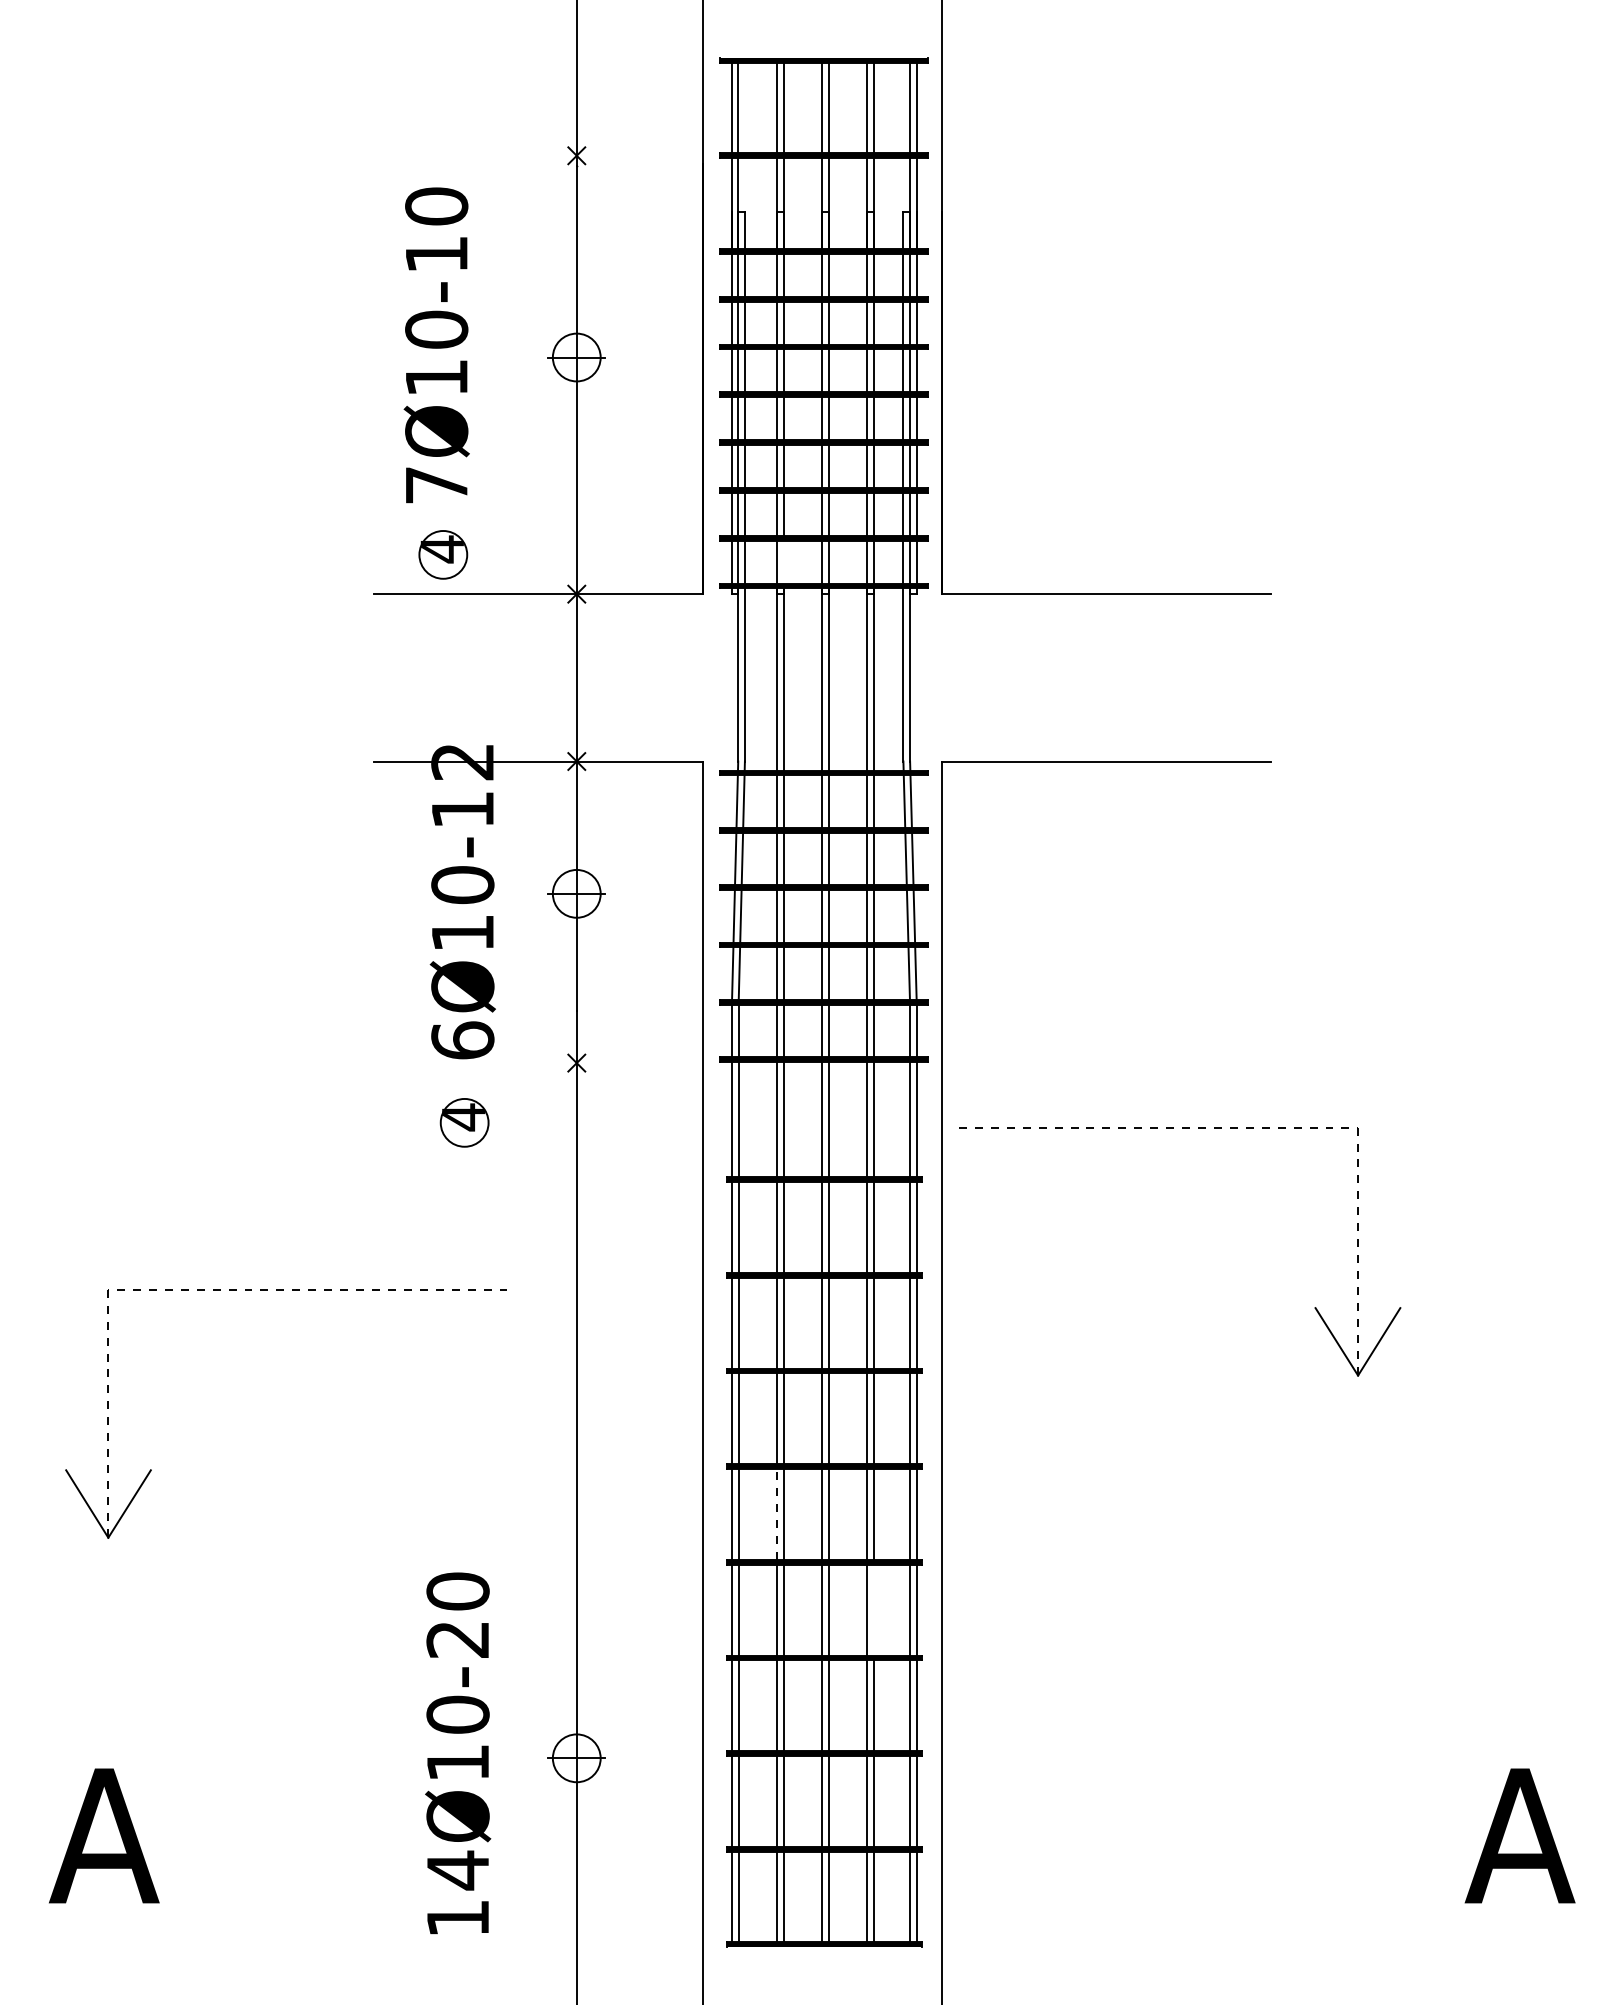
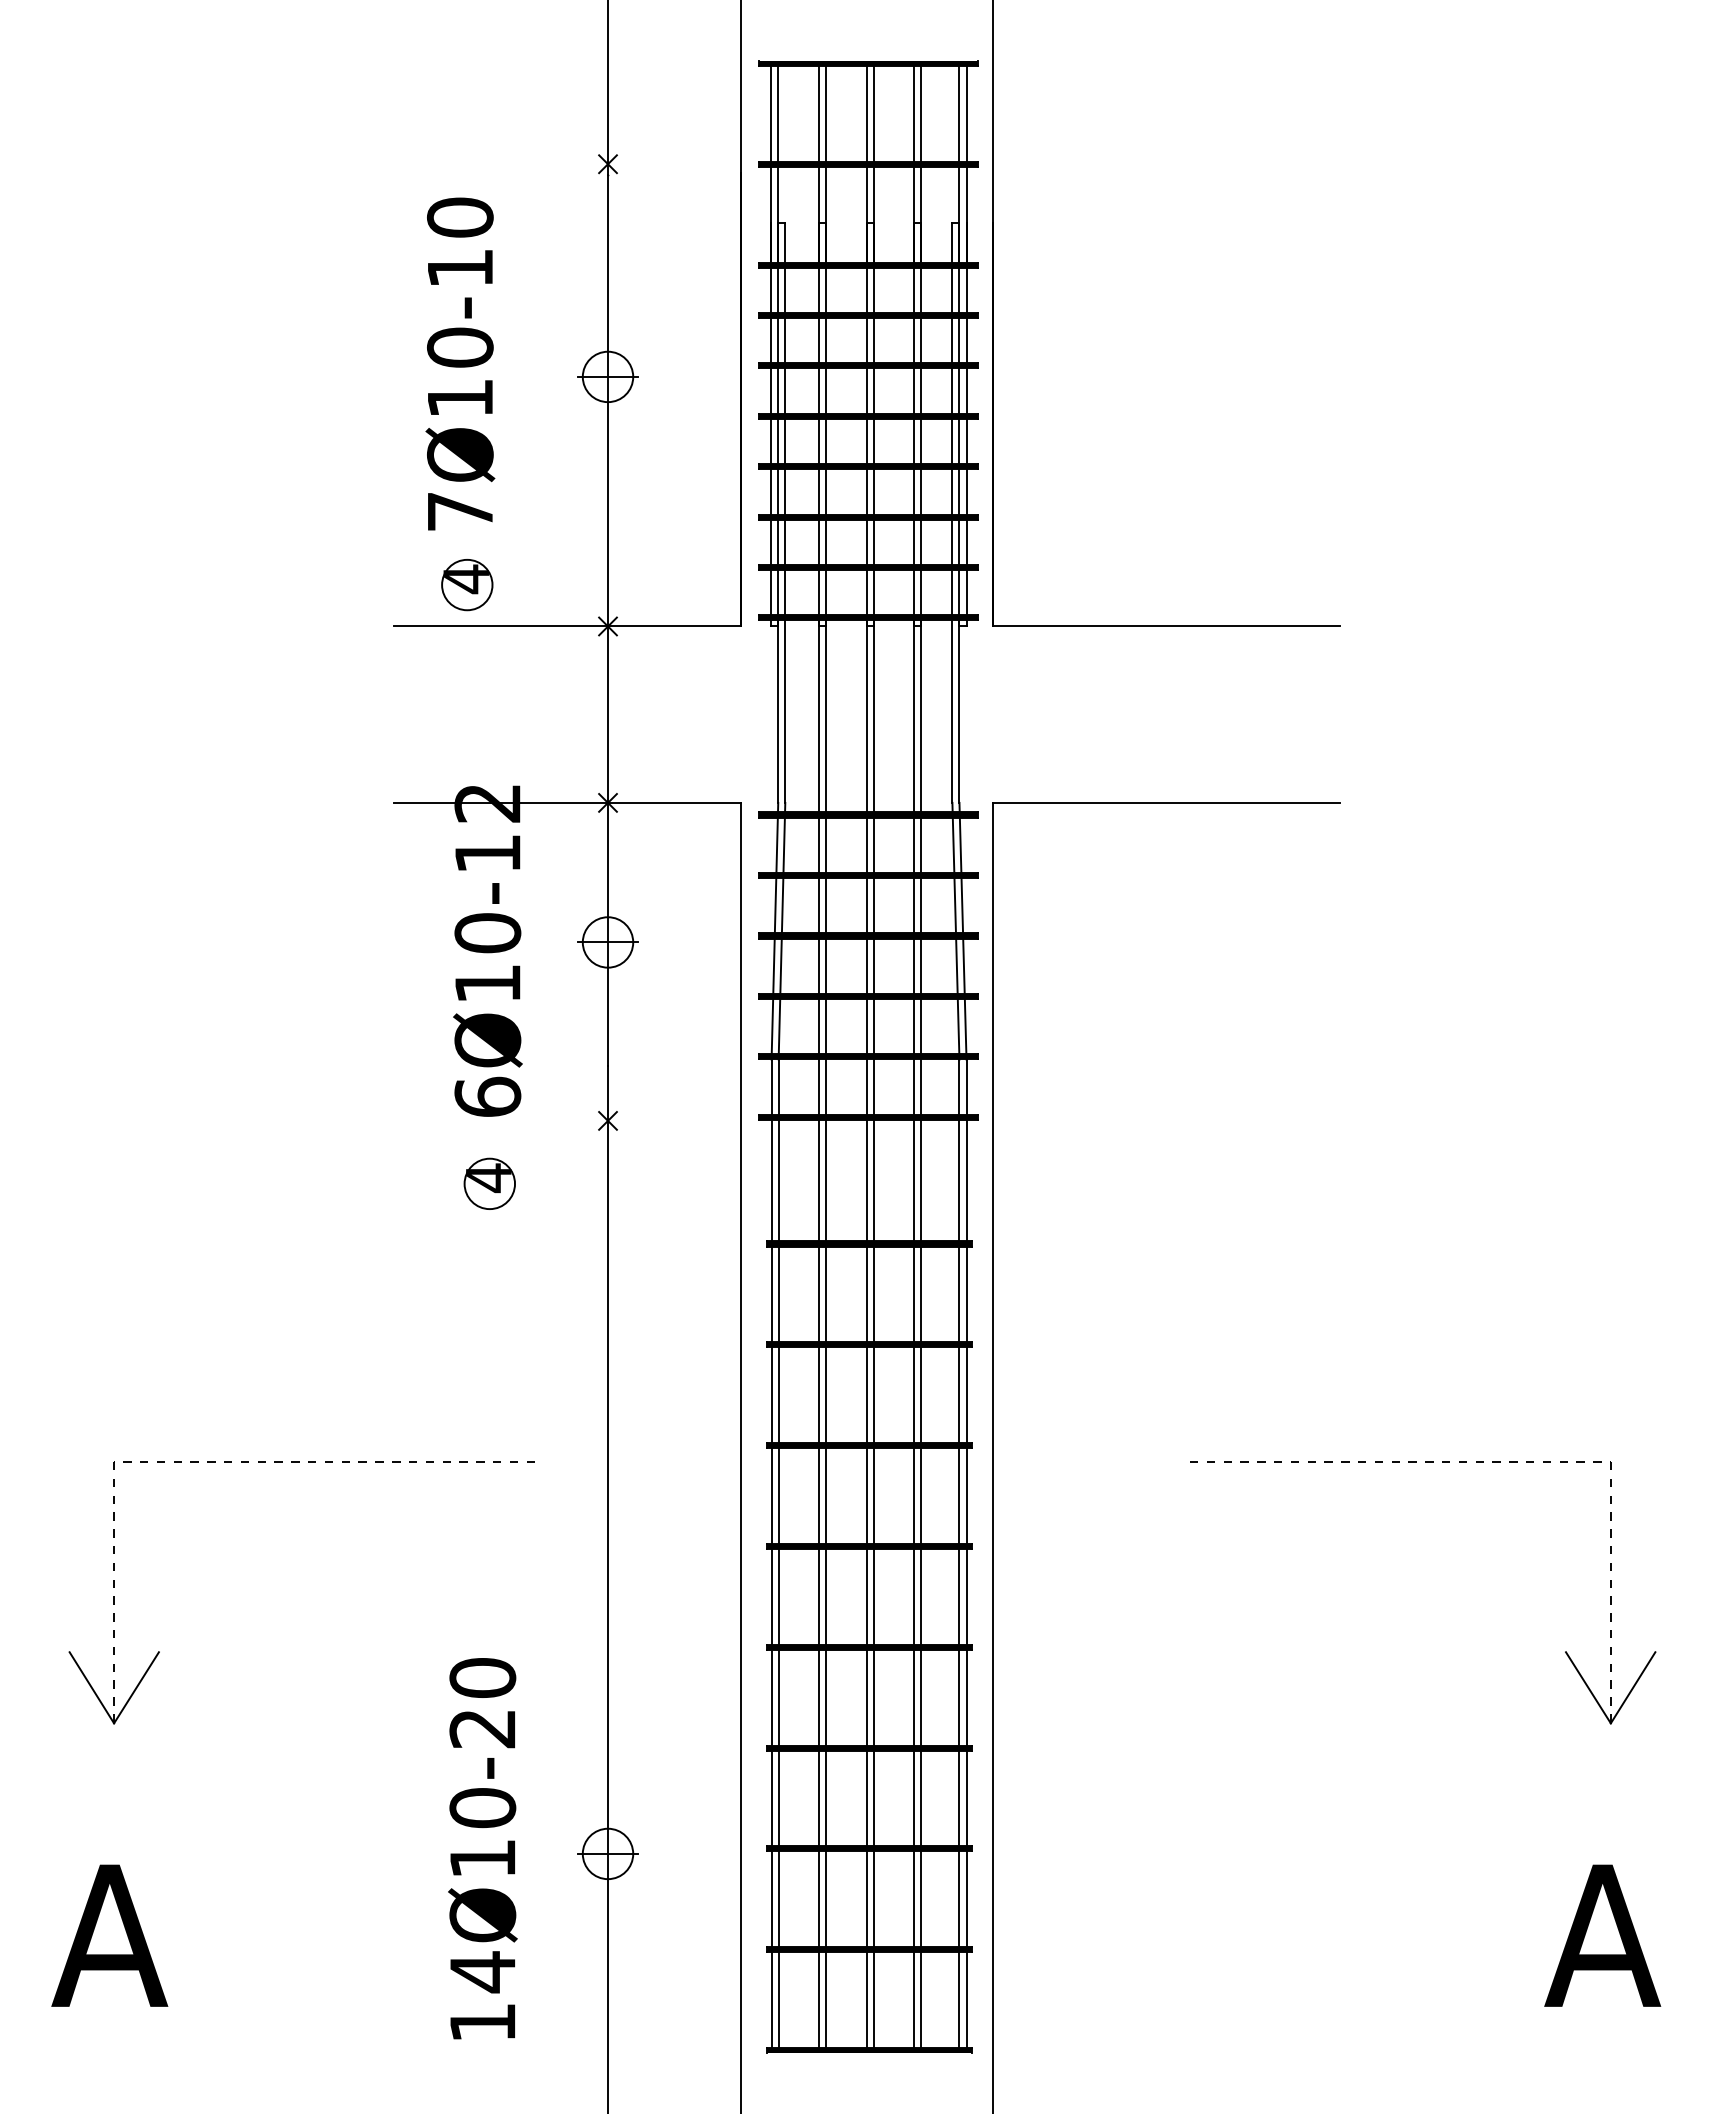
line: (783, 561) -> (826, 592), added
part: (1182, 1128) -> (1425, 1462), moved
part: (284, 1290) -> (299, 1462), moved
line: (777, 1514) -> (819, 1596), dashed -> solid
line: (874, 1609) -> (921, 1697), added

